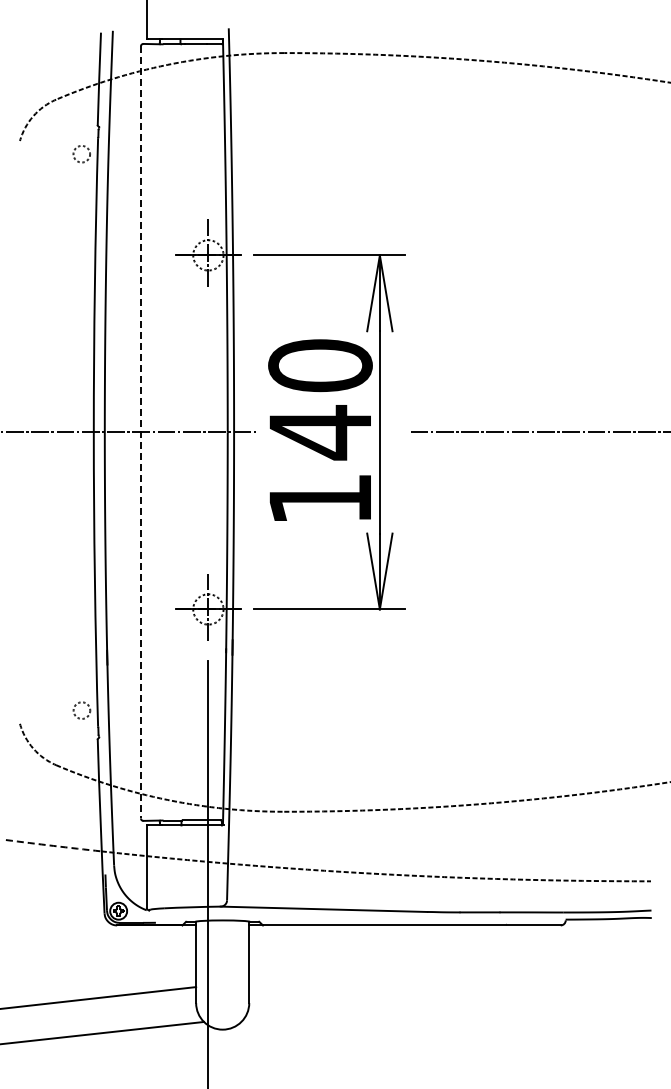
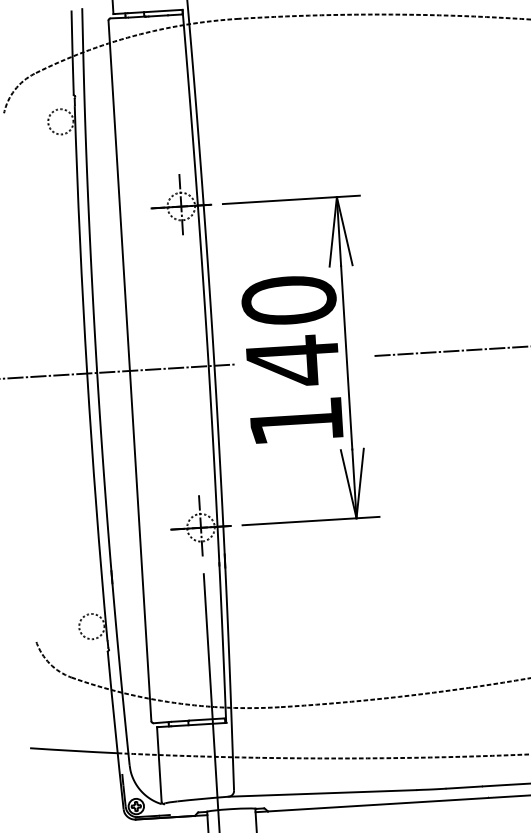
circle: (81, 154) -> (60, 122), size x1.67
line: (140, 432) -> (129, 371), dashed -> solid
circle: (81, 710) -> (91, 626), size x1.67
arc: (53, 845) -> (73, 750), dashed -> solid

